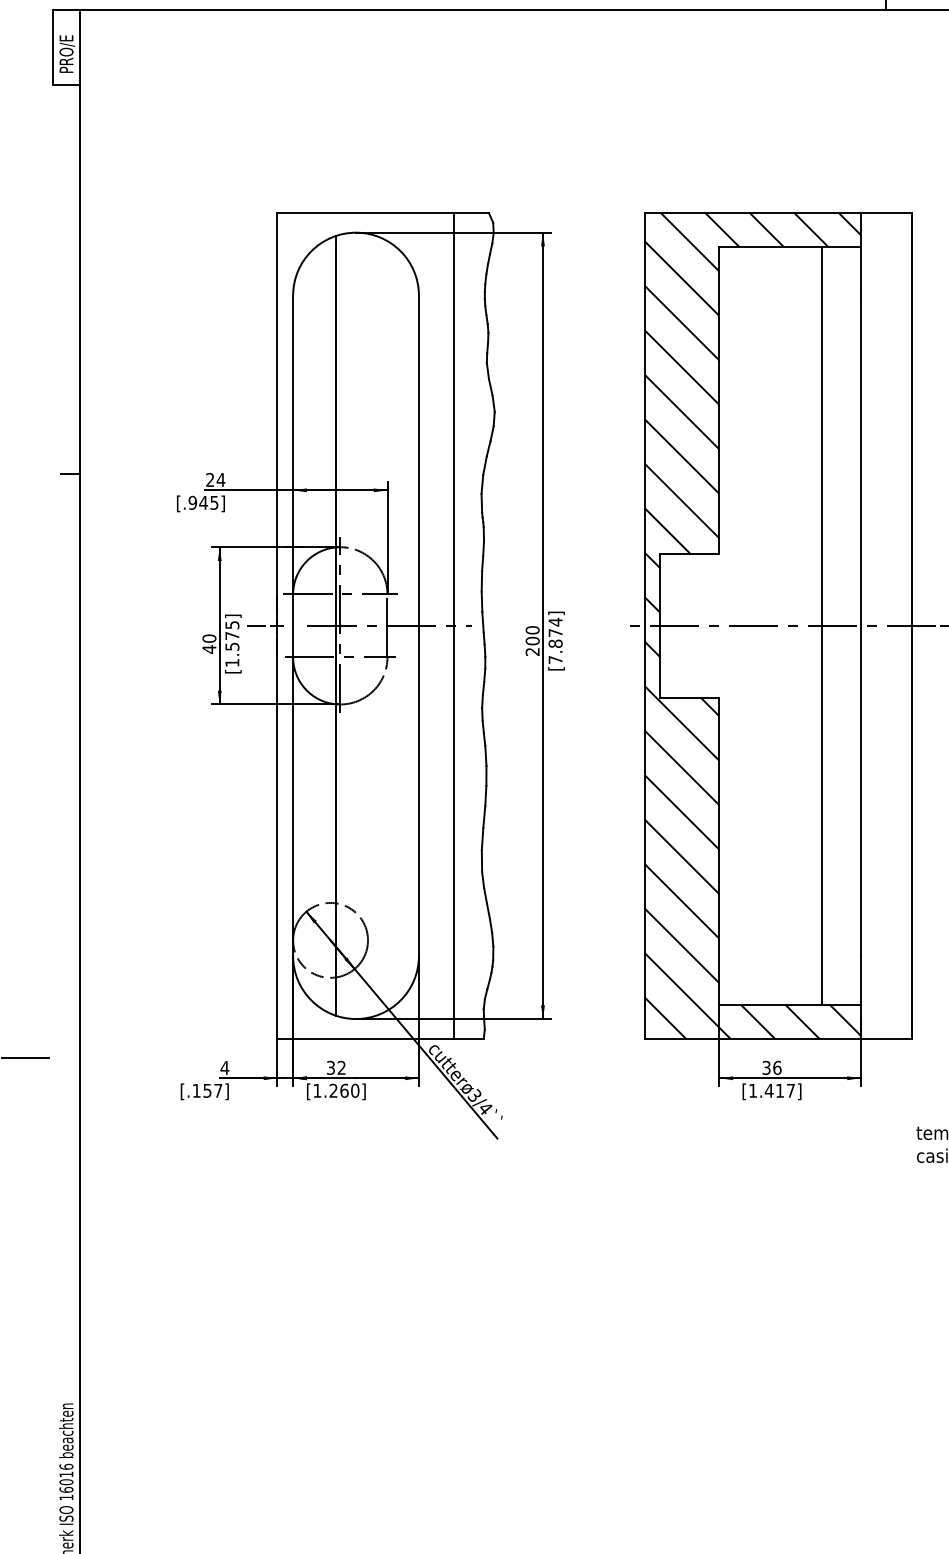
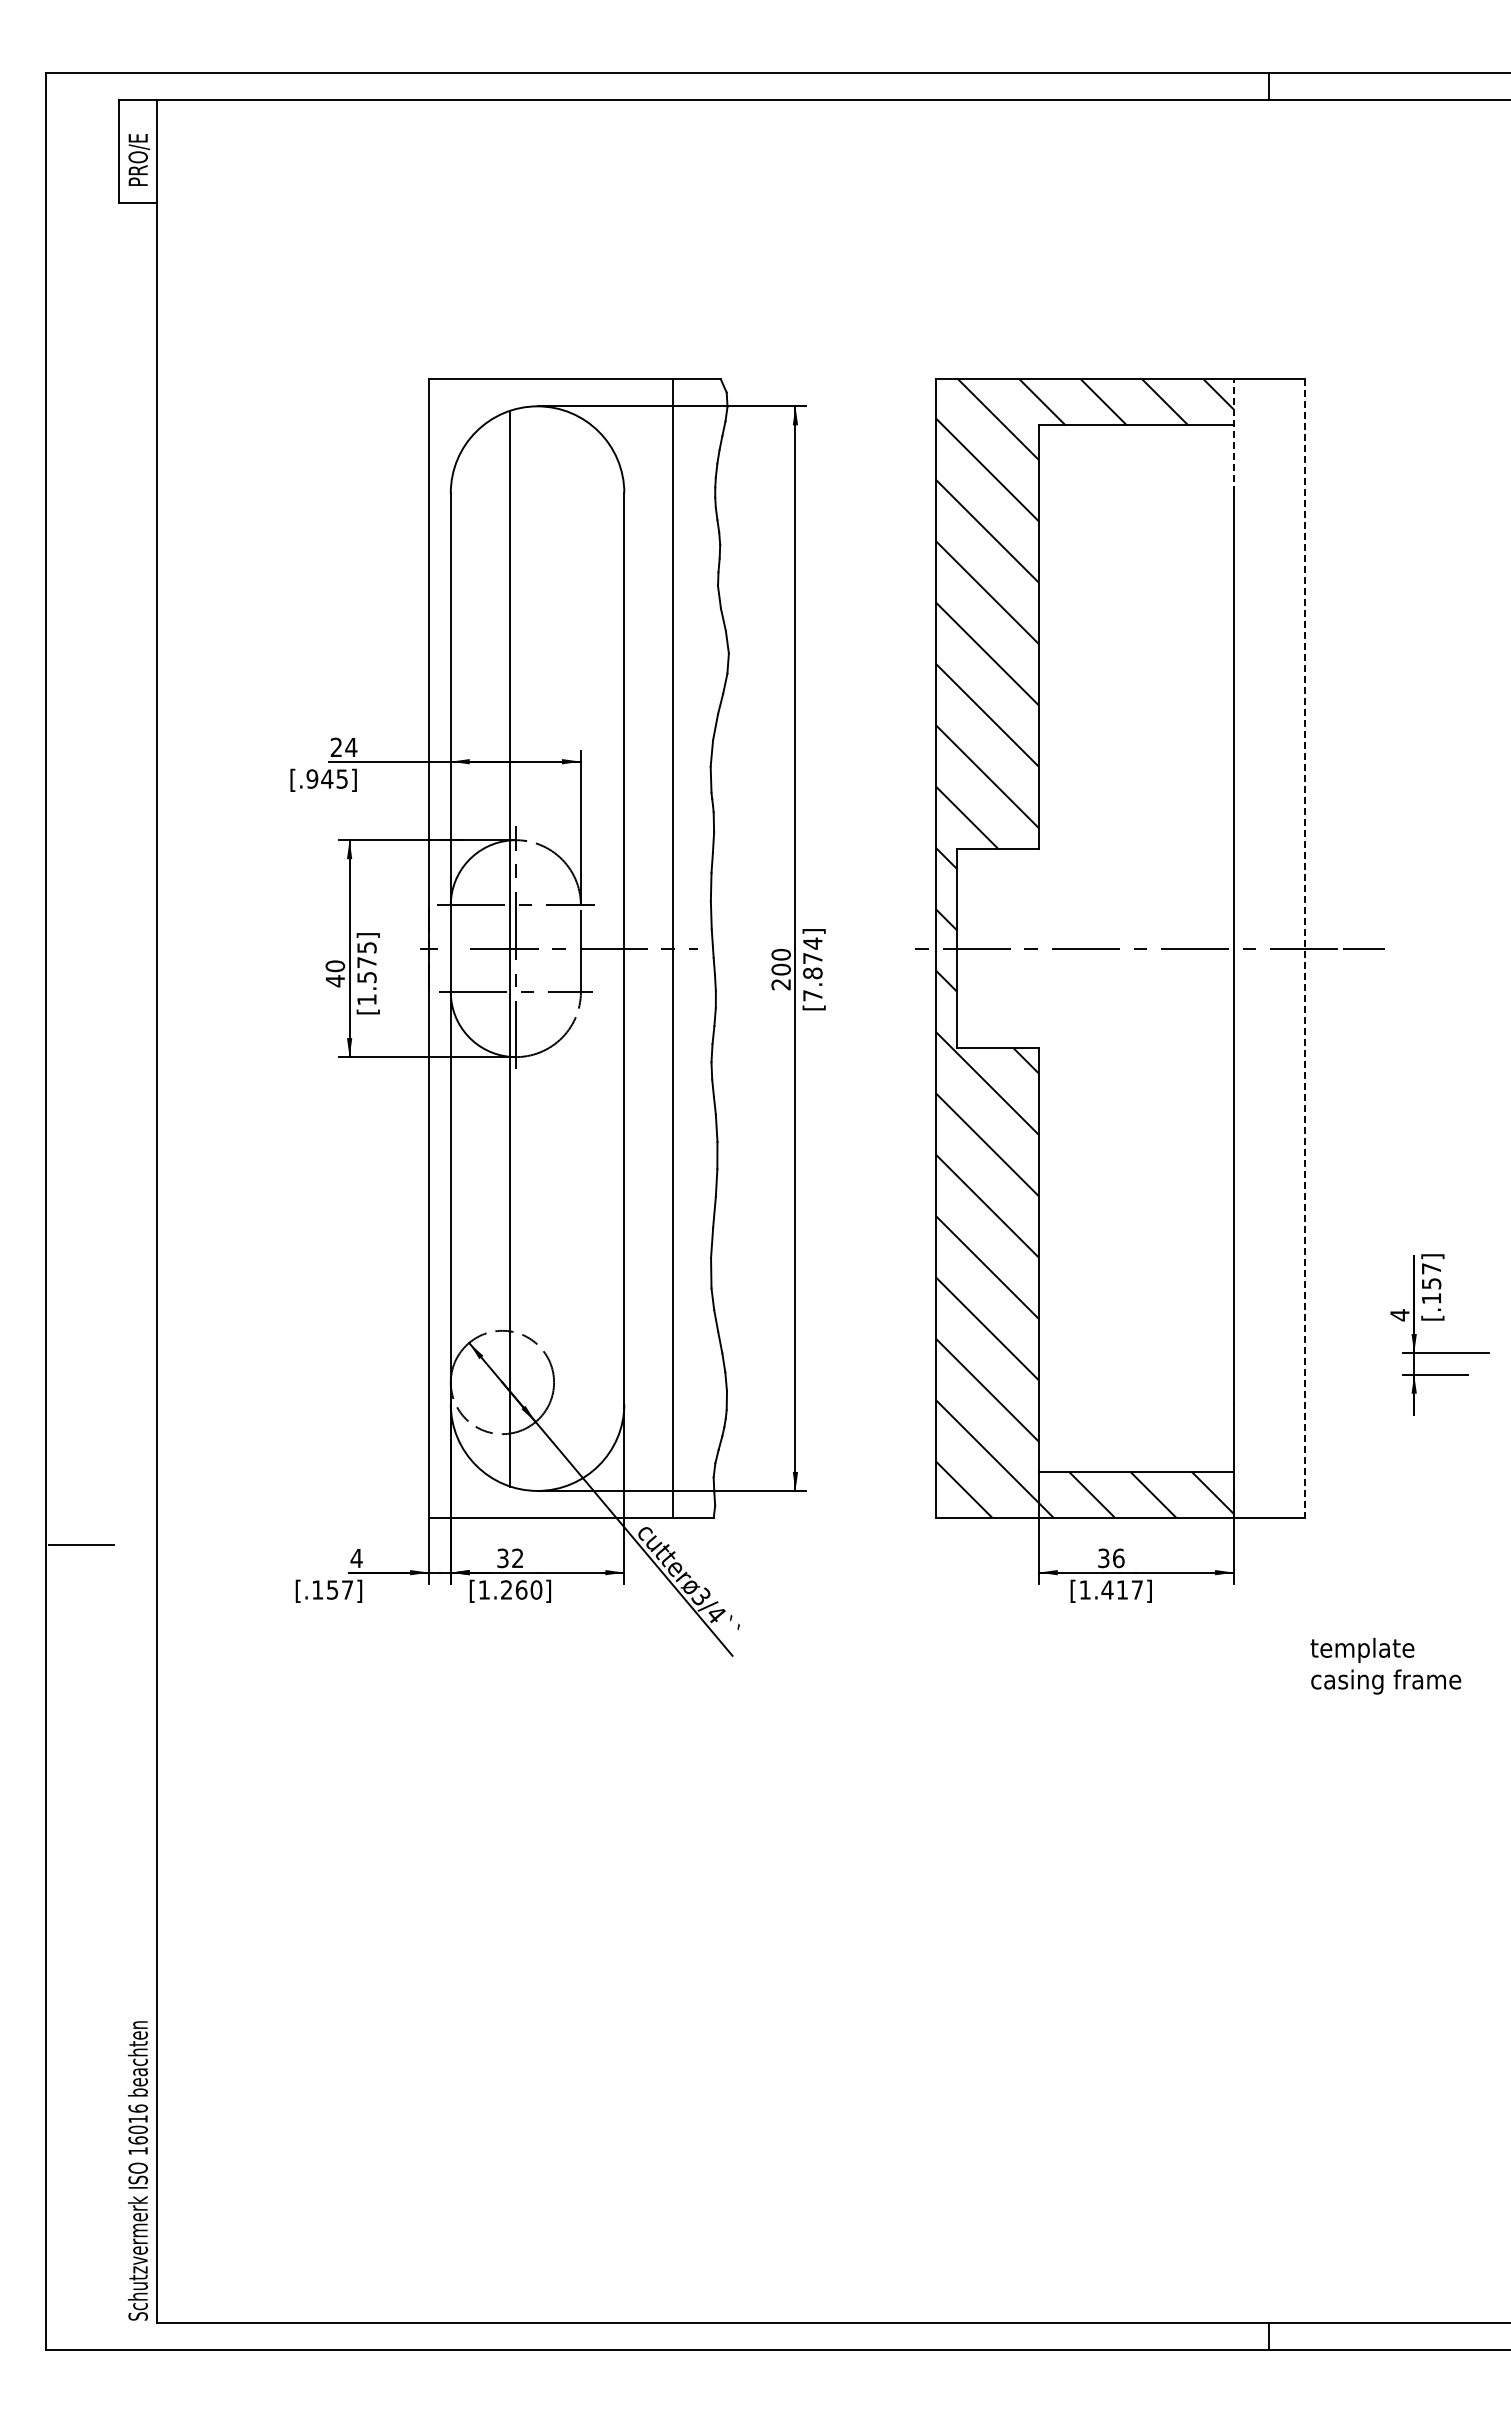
line: (861, 254) -> (1234, 436), solid -> dashed
line: (70, 474) -> (143, 739), removed
line: (255, 625) -> (399, 948), removed
line: (821, 625) -> (1179, 948), removed
line: (912, 626) -> (1304, 949), solid -> dashed

